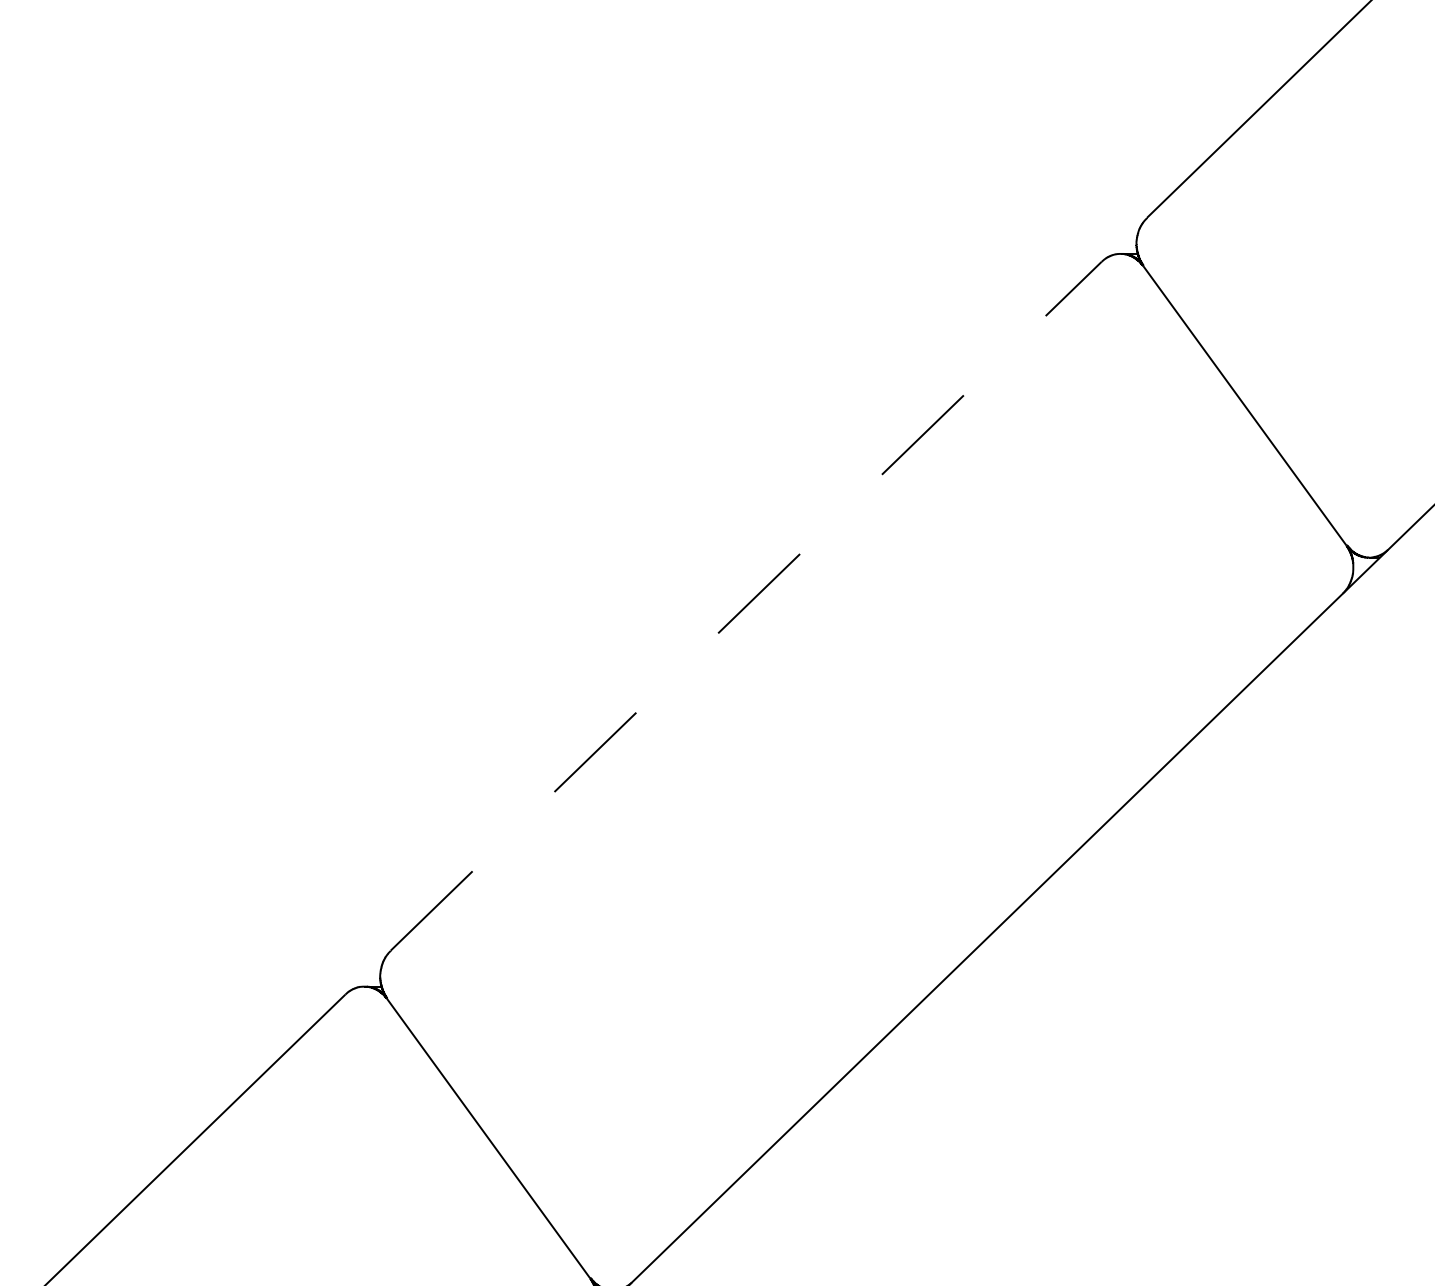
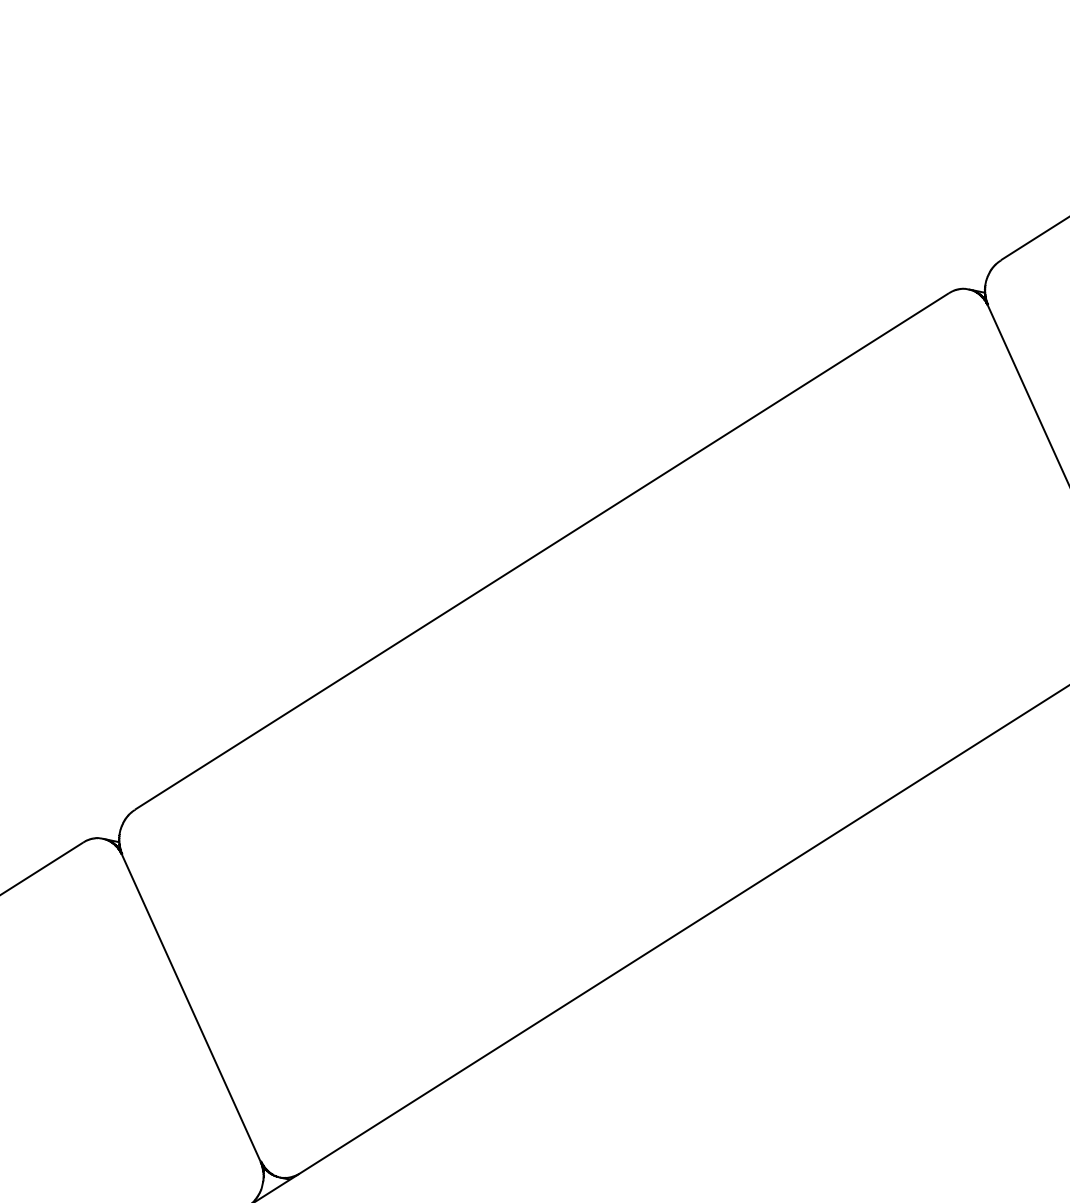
line: (746, 606) -> (542, 551), dashed -> solid

